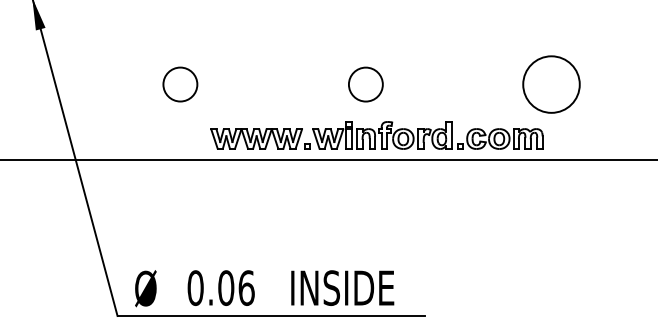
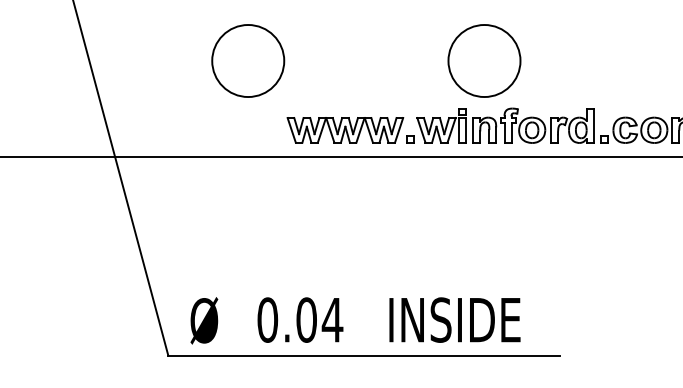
circle: (180, 84) -> (248, 60), size x1.67
circle: (365, 84) -> (483, 60), size x1.67
text: (246, 287) -> (332, 319), 0.06 -> 0.04

